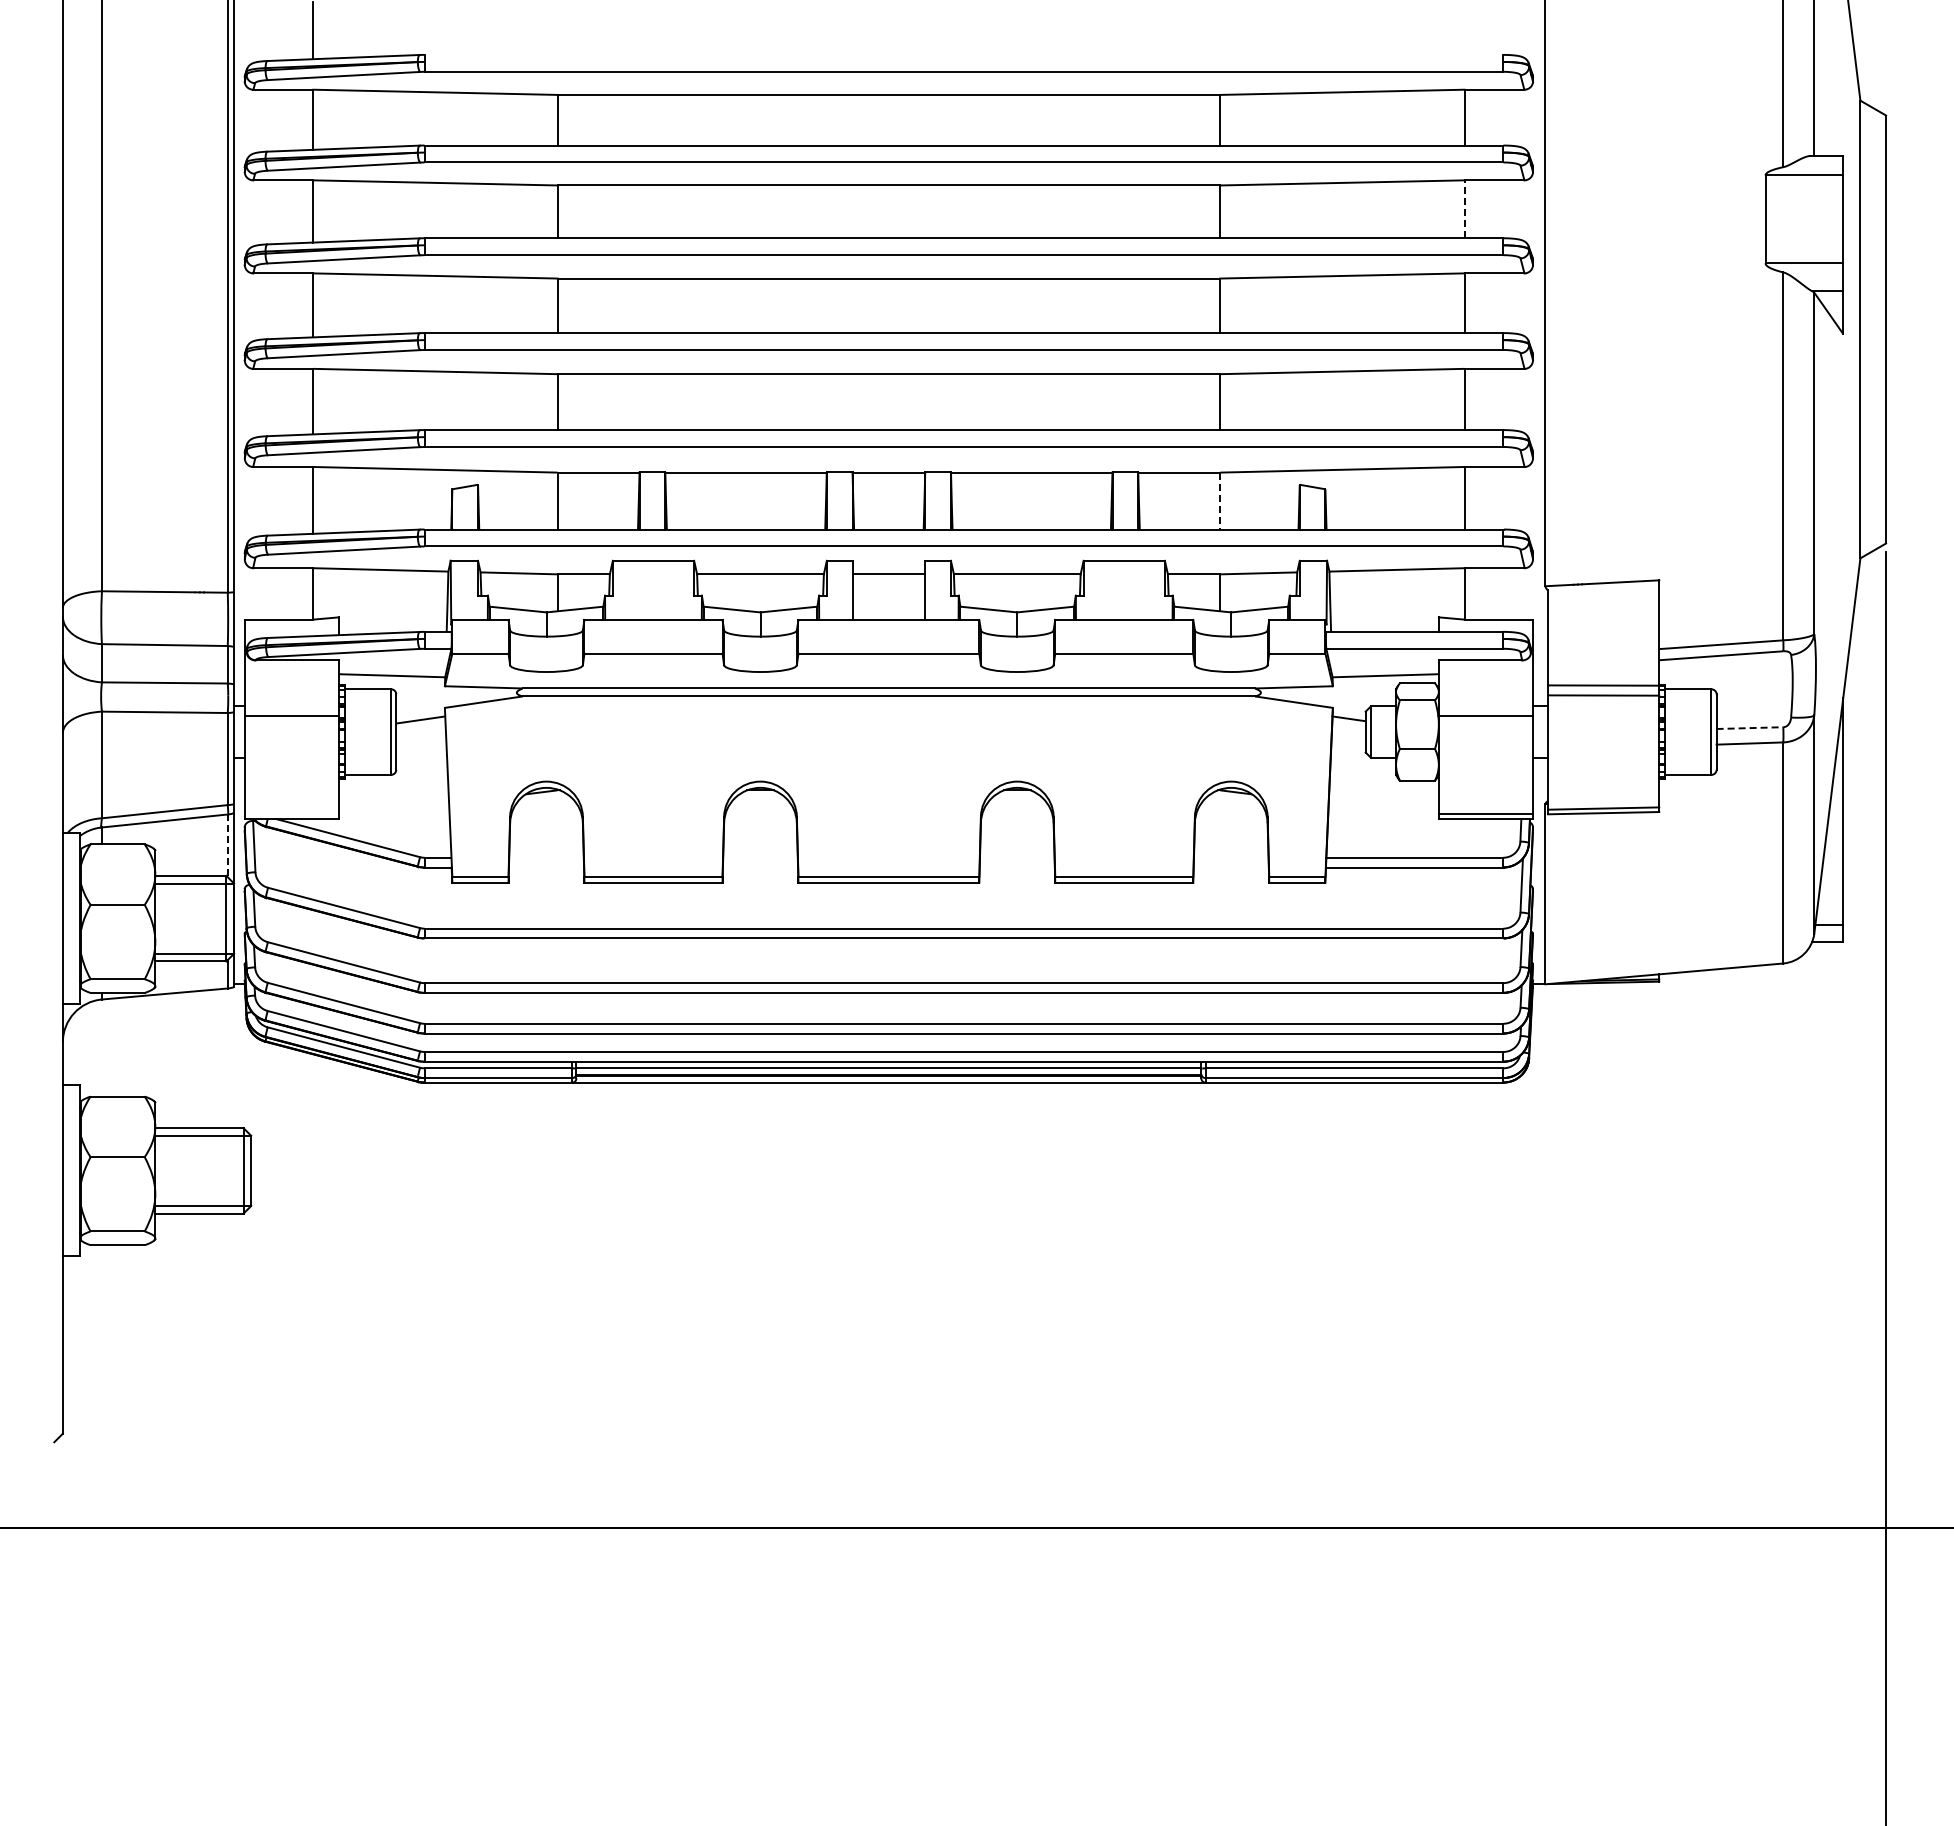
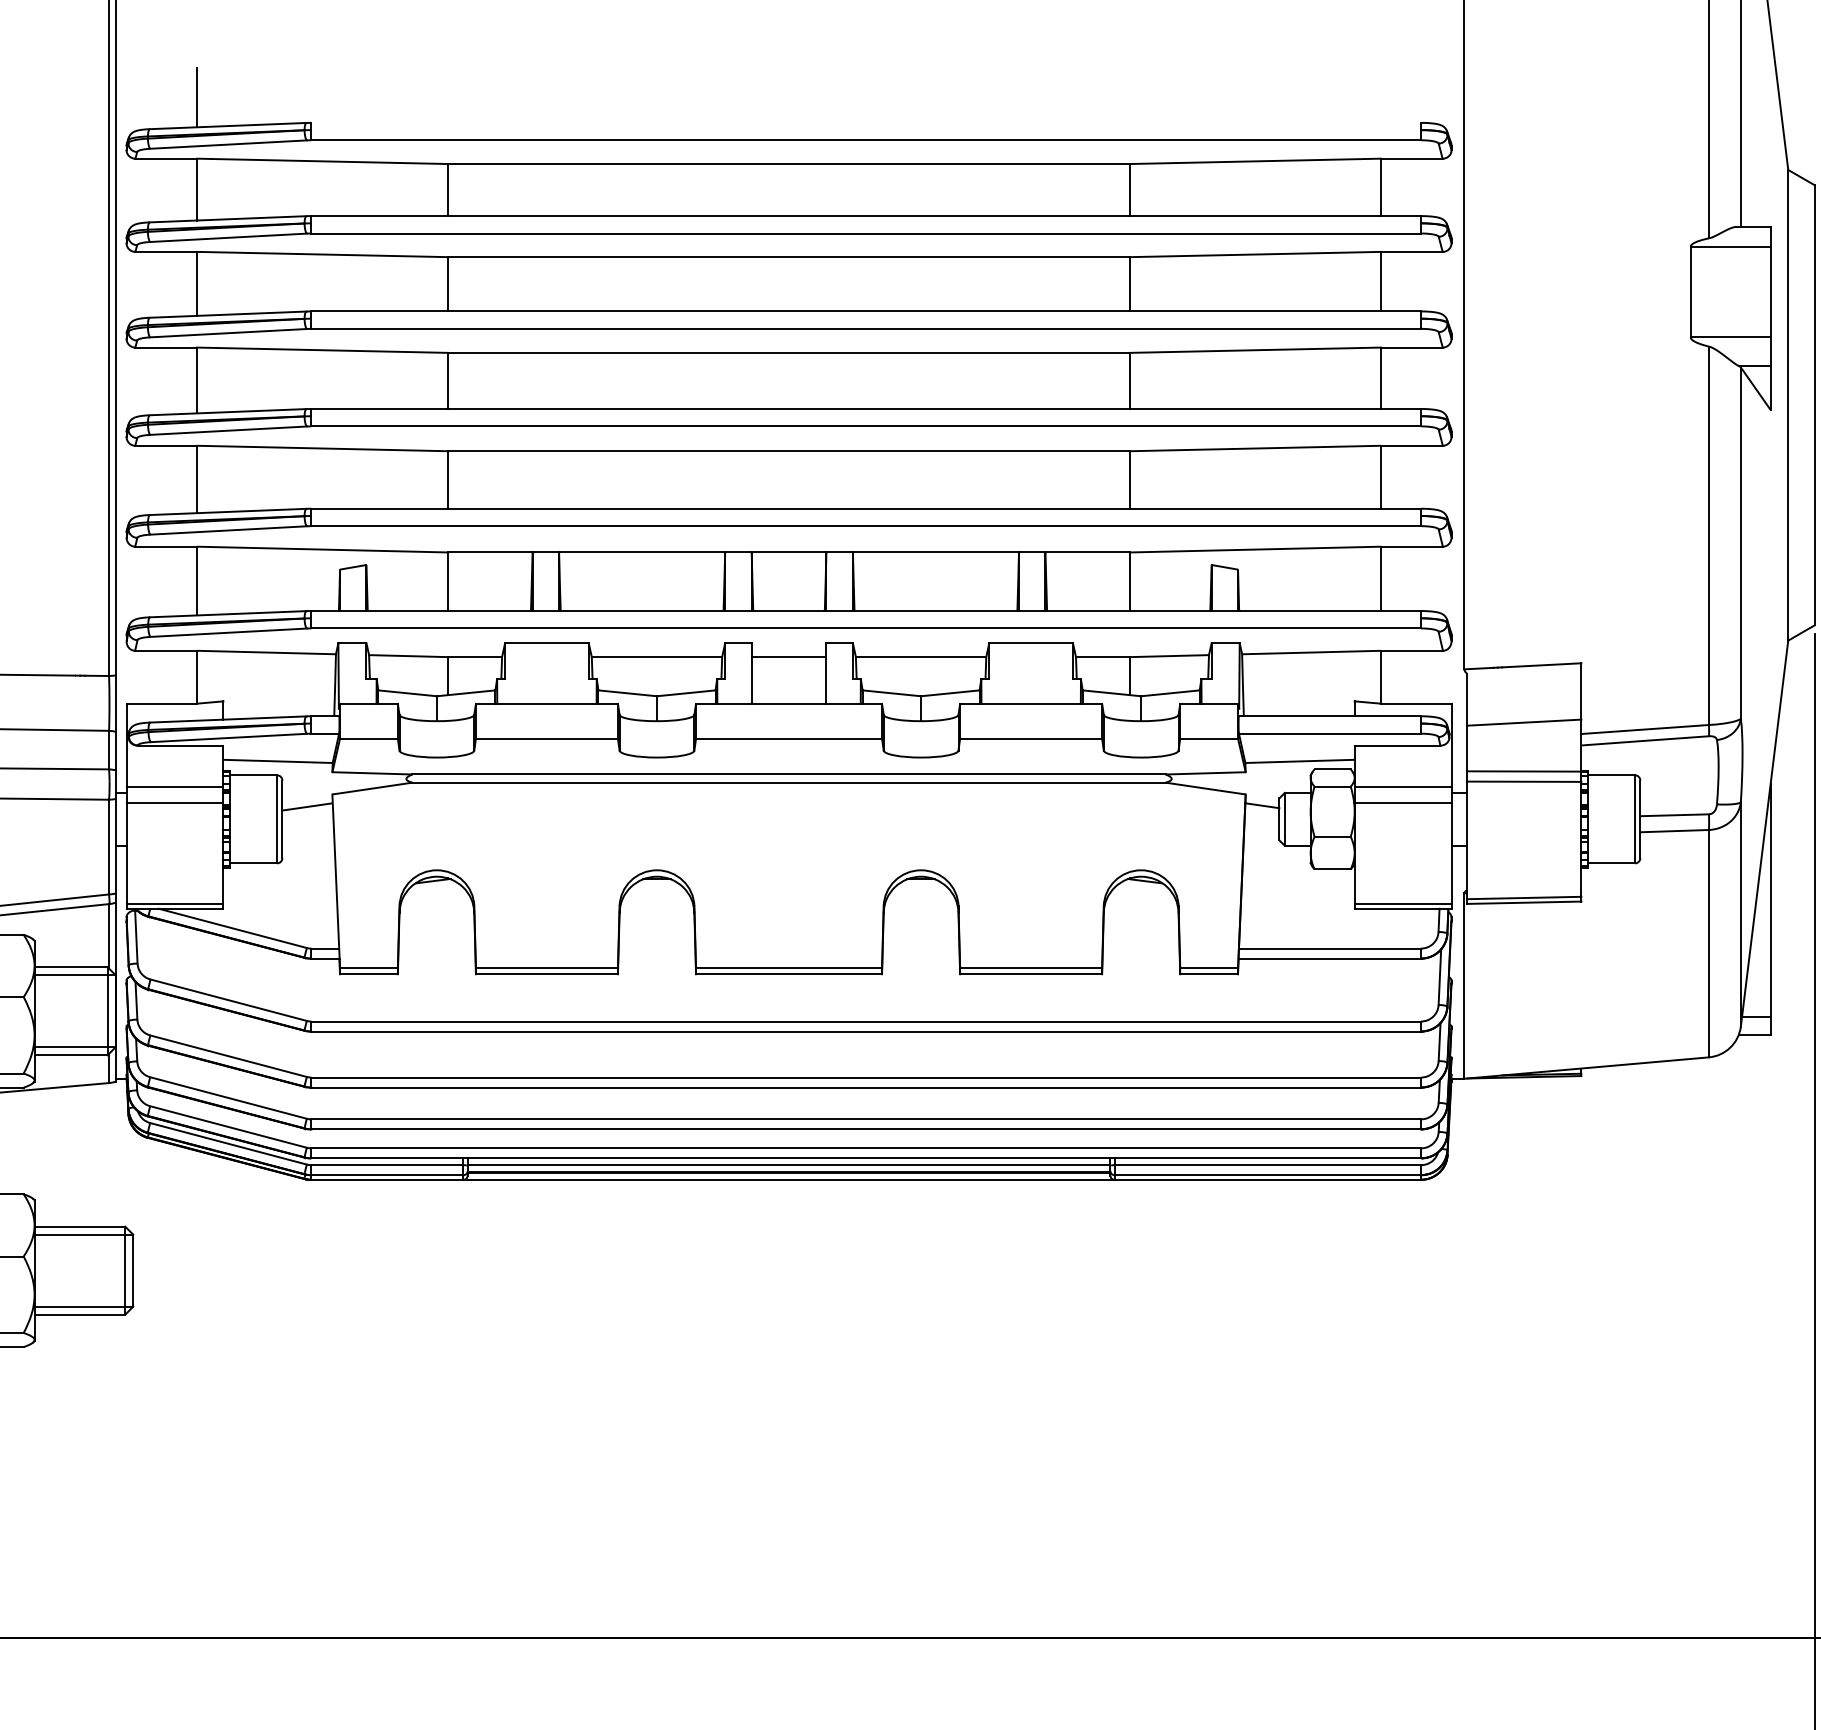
line: (1464, 209) -> (1381, 281), dashed -> solid
line: (1220, 501) -> (1130, 582), dashed -> solid
line: (1603, 638) -> (1524, 723), added
line: (291, 701) -> (174, 787), added
line: (1485, 701) -> (1402, 787), added
line: (1750, 728) -> (1675, 815), dashed -> solid
line: (291, 814) -> (174, 904), added
line: (227, 846) -> (108, 937), dashed -> solid

